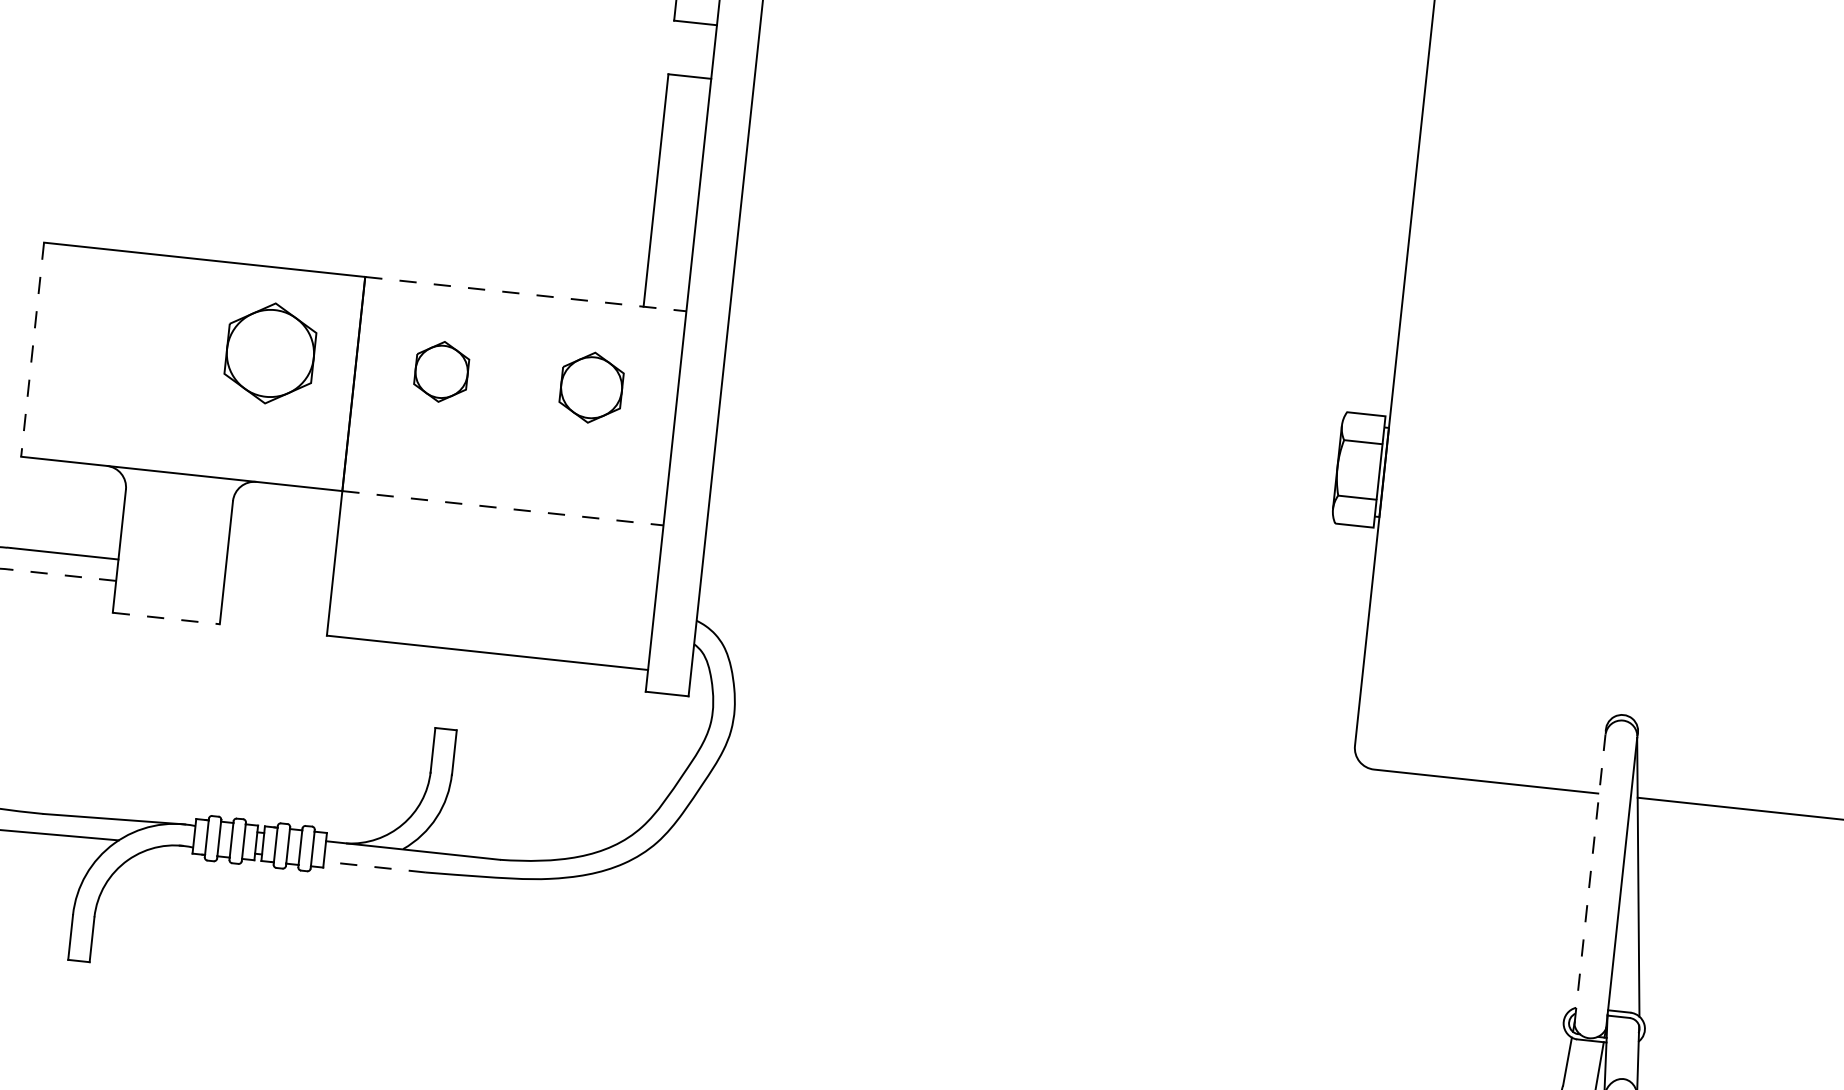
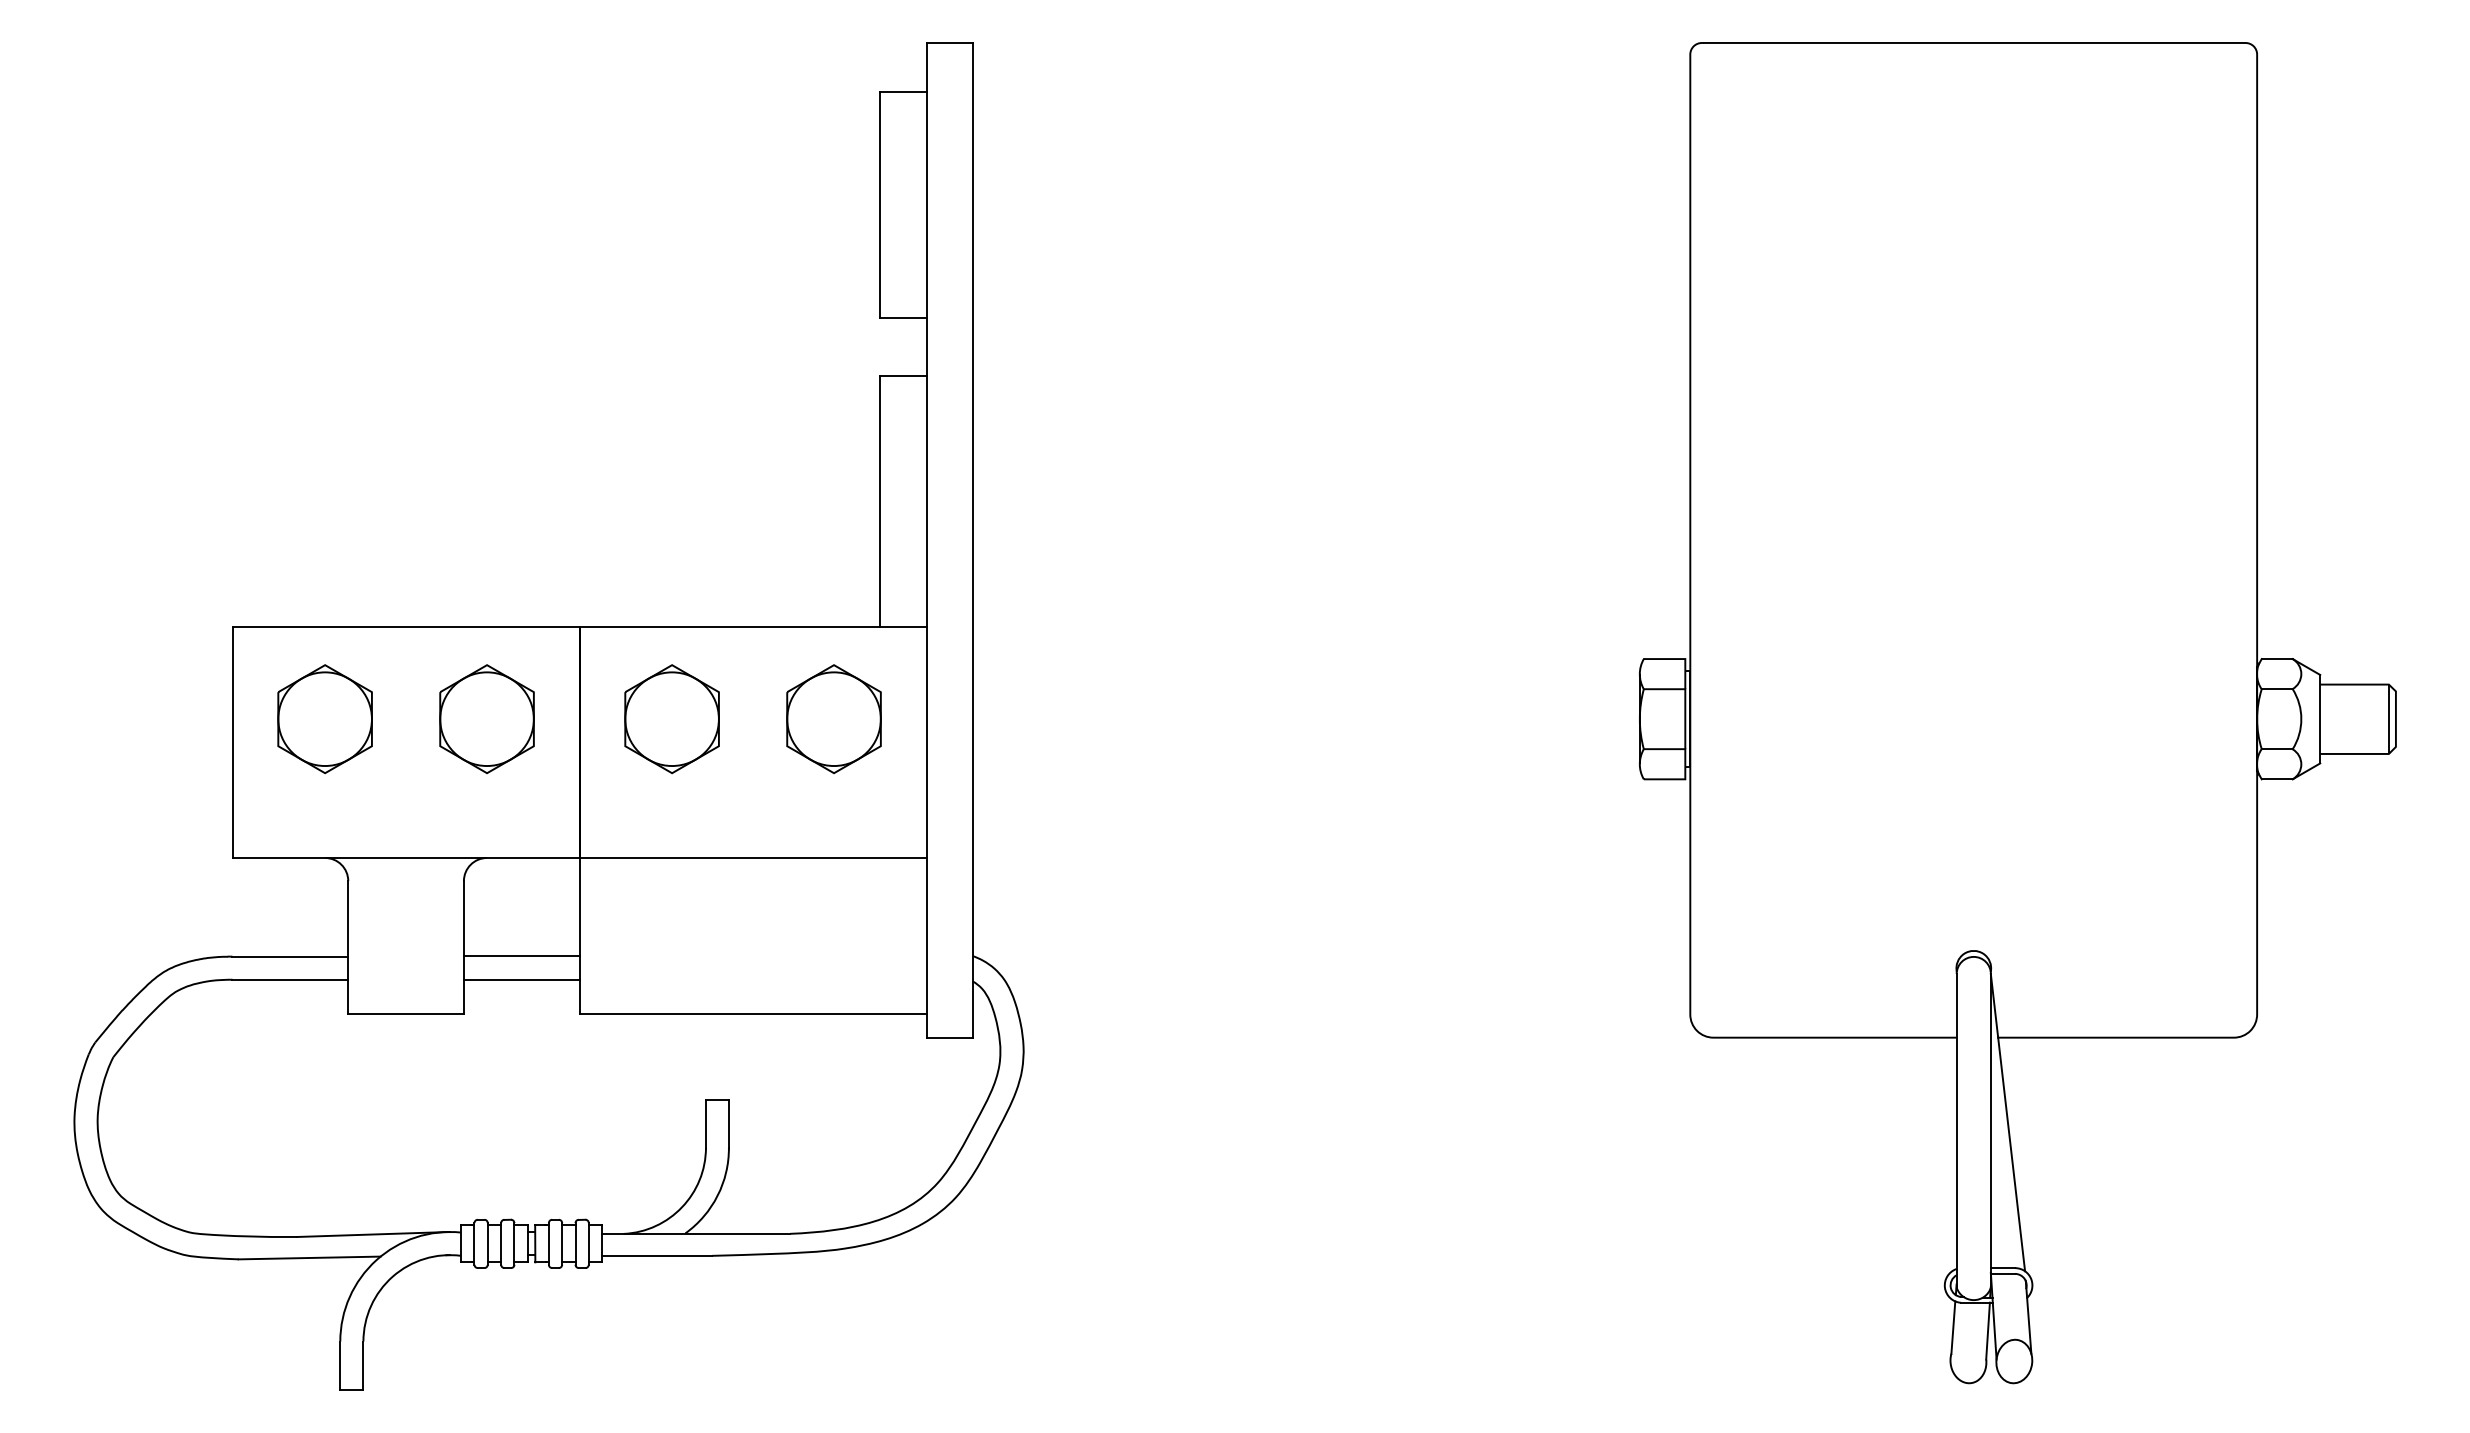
line: (526, 294) -> (753, 626), dashed -> solid
part: (119, 337) -> (324, 719), added
line: (32, 349) -> (232, 742), dashed -> solid
part: (441, 371) -> (671, 719), size x1.67
part: (591, 387) -> (833, 718), size x1.43
line: (503, 507) -> (753, 857), dashed -> solid
line: (62, 574) -> (290, 979), dashed -> solid
line: (278, 576) -> (521, 956), added
line: (276, 597) -> (521, 979), added
line: (166, 618) -> (406, 1014), dashed -> solid
line: (374, 866) -> (656, 1255), dashed -> solid
line: (1589, 879) -> (1956, 1130), dashed -> solid

